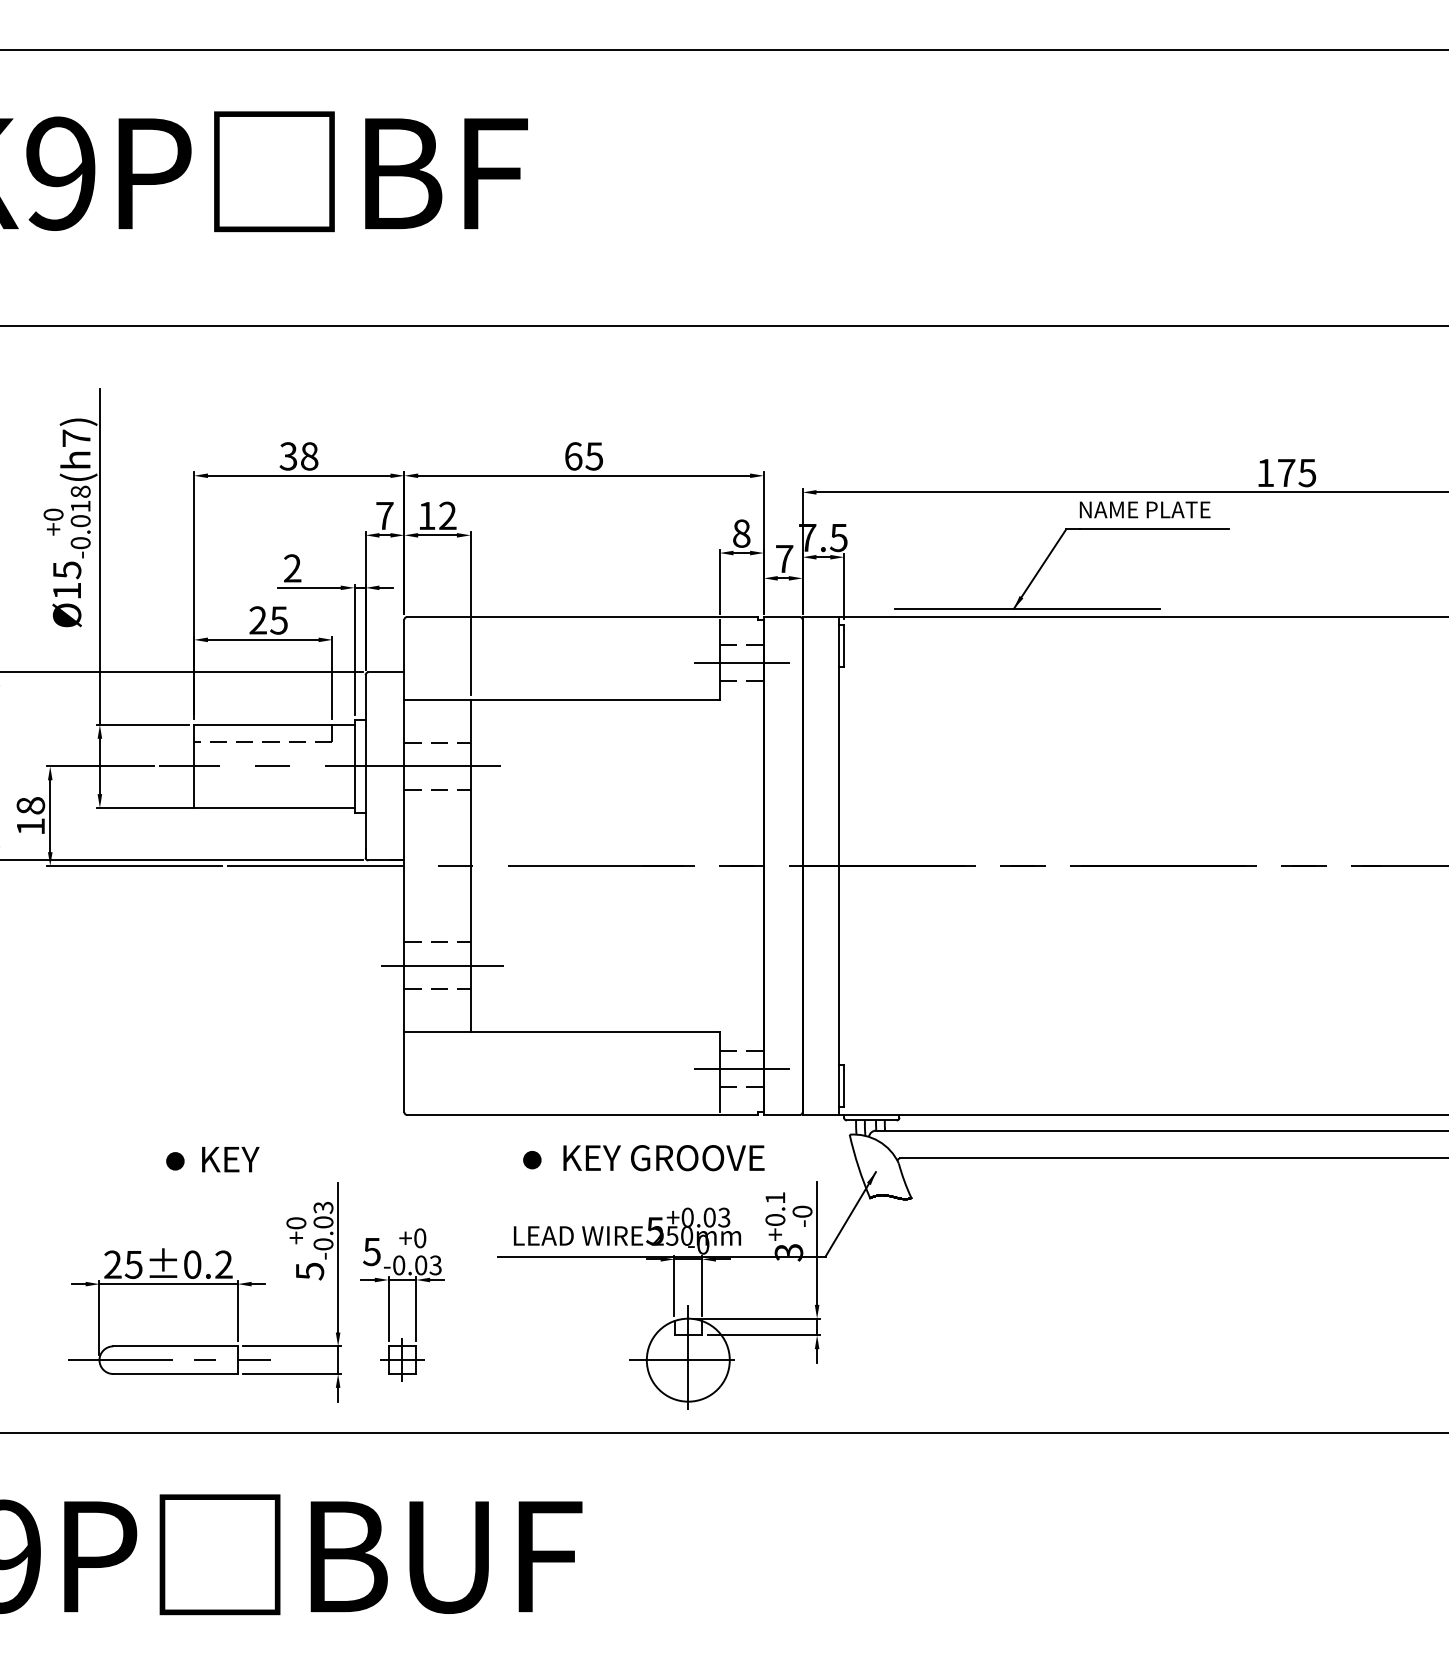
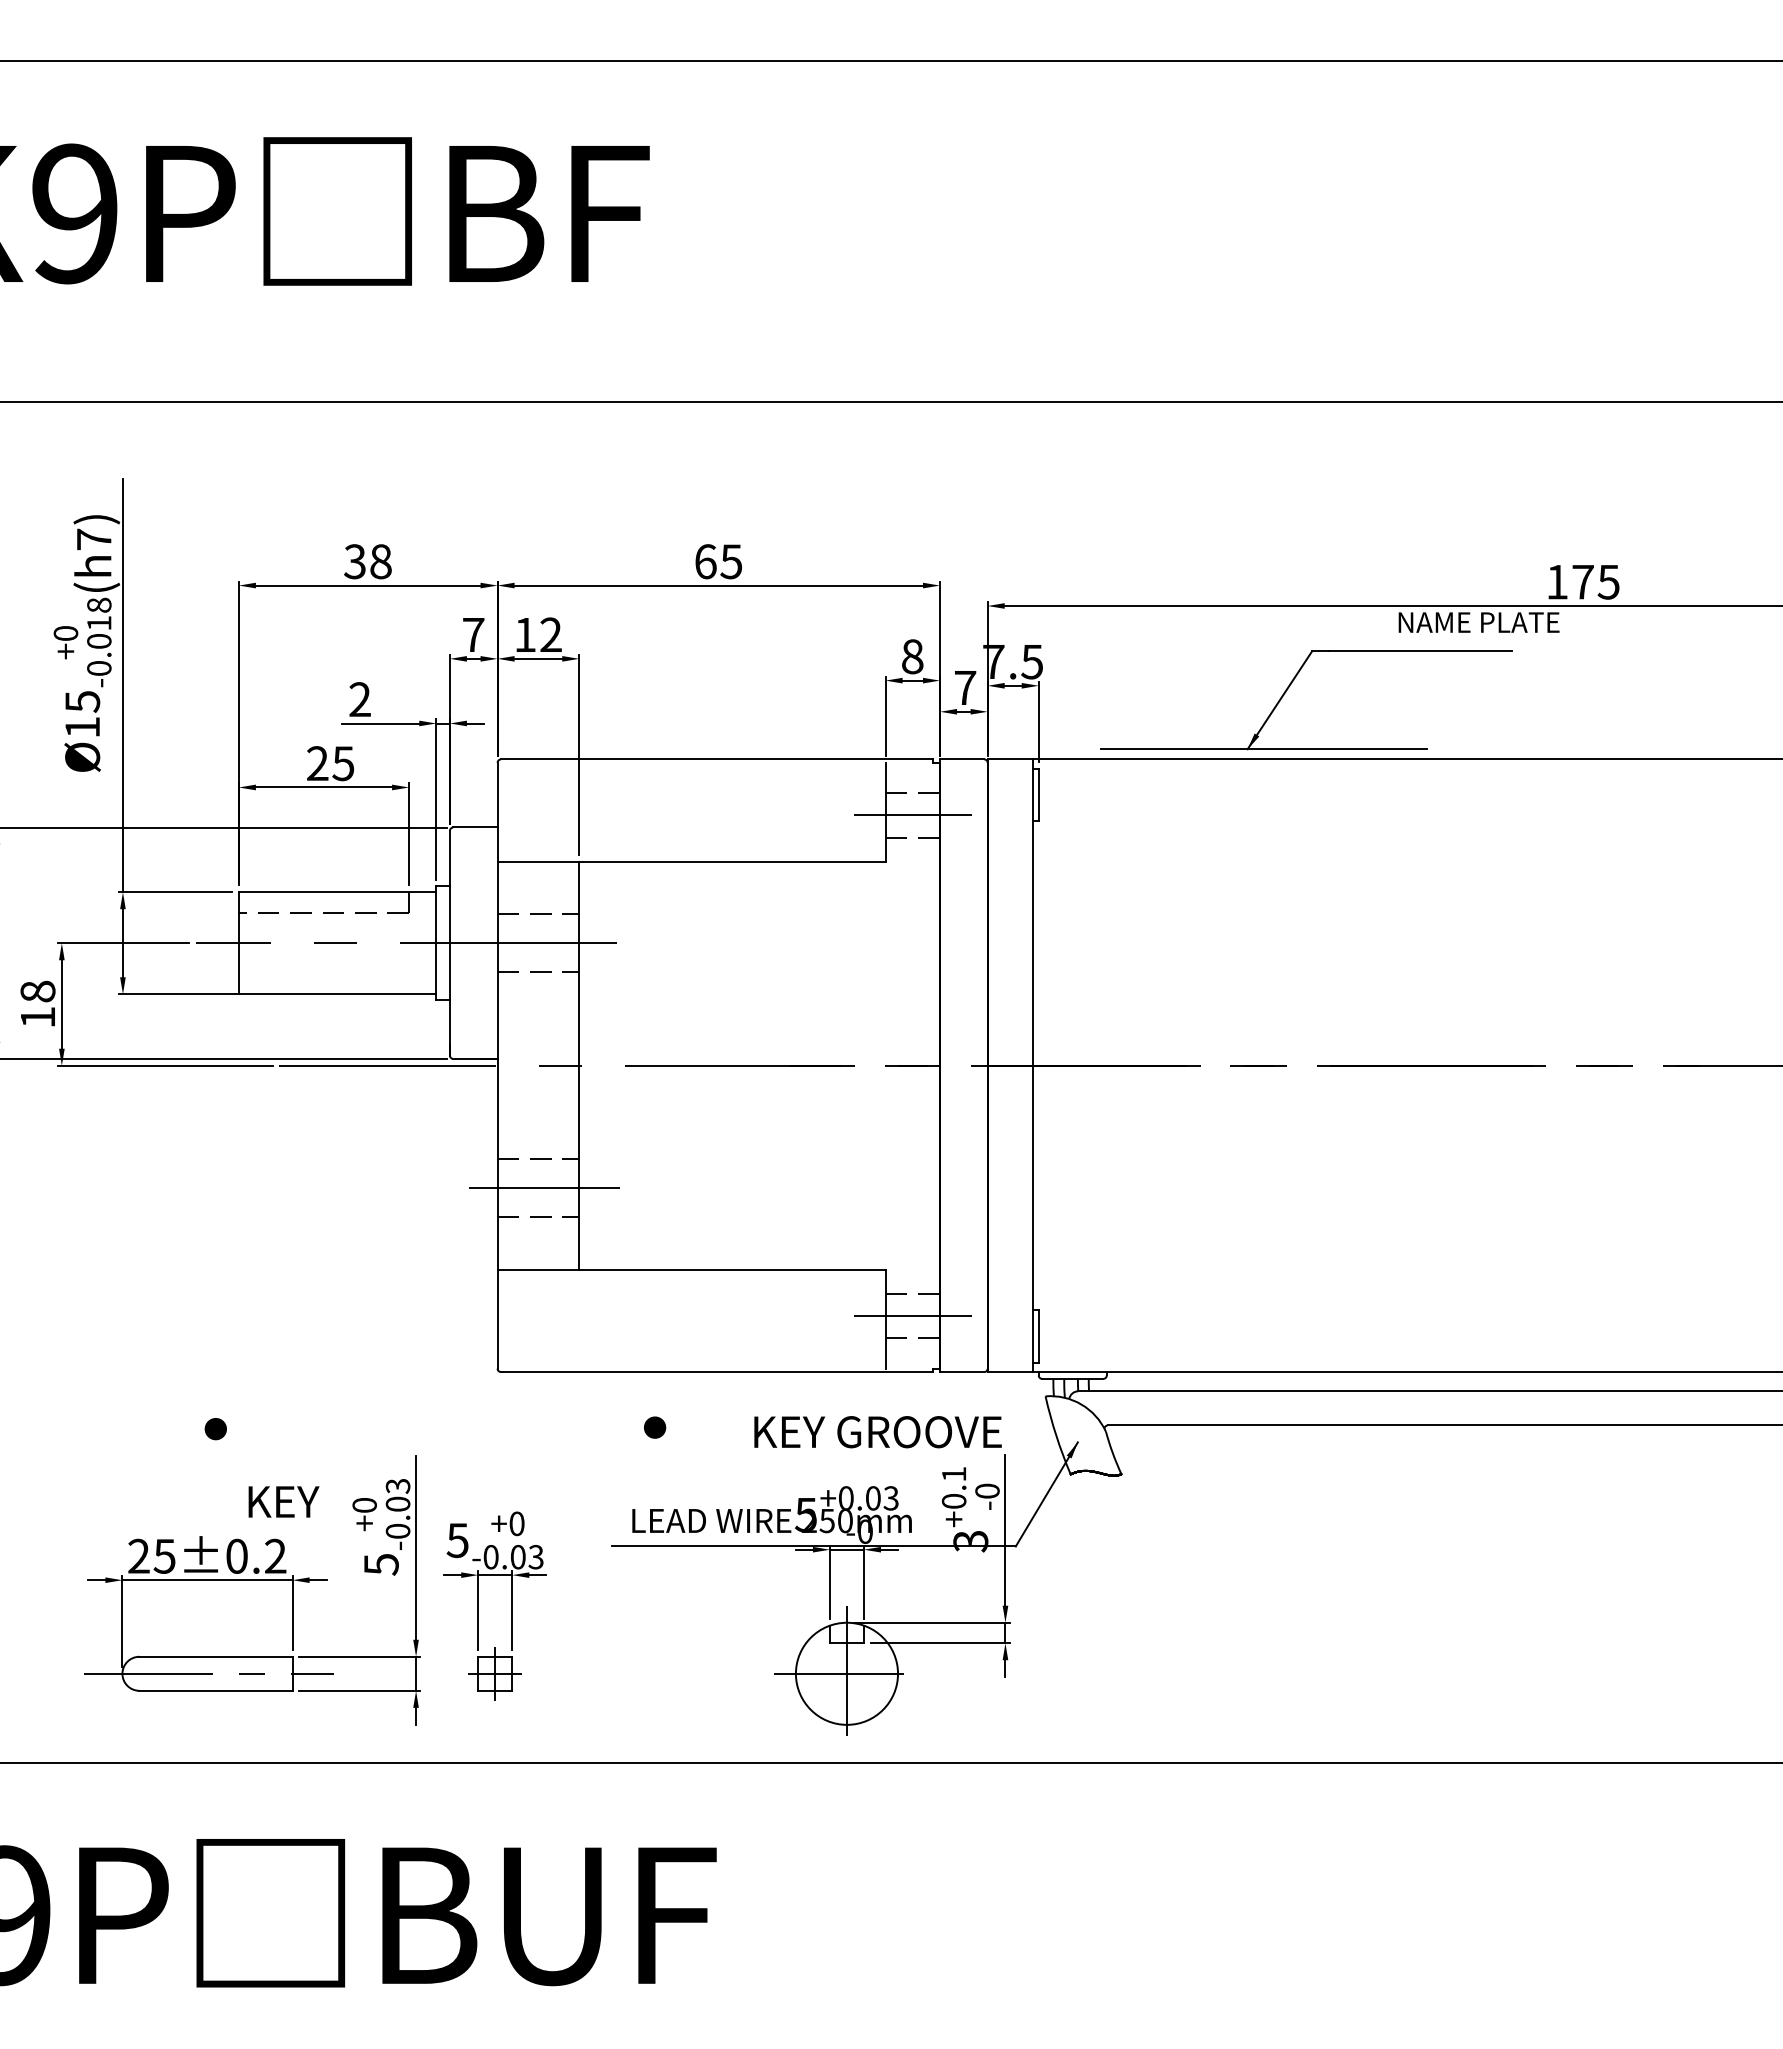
text: (1144, 509) -> (1478, 622), moved
text: (663, 1158) -> (877, 1432), moved
text: (230, 1159) -> (283, 1501), moved

